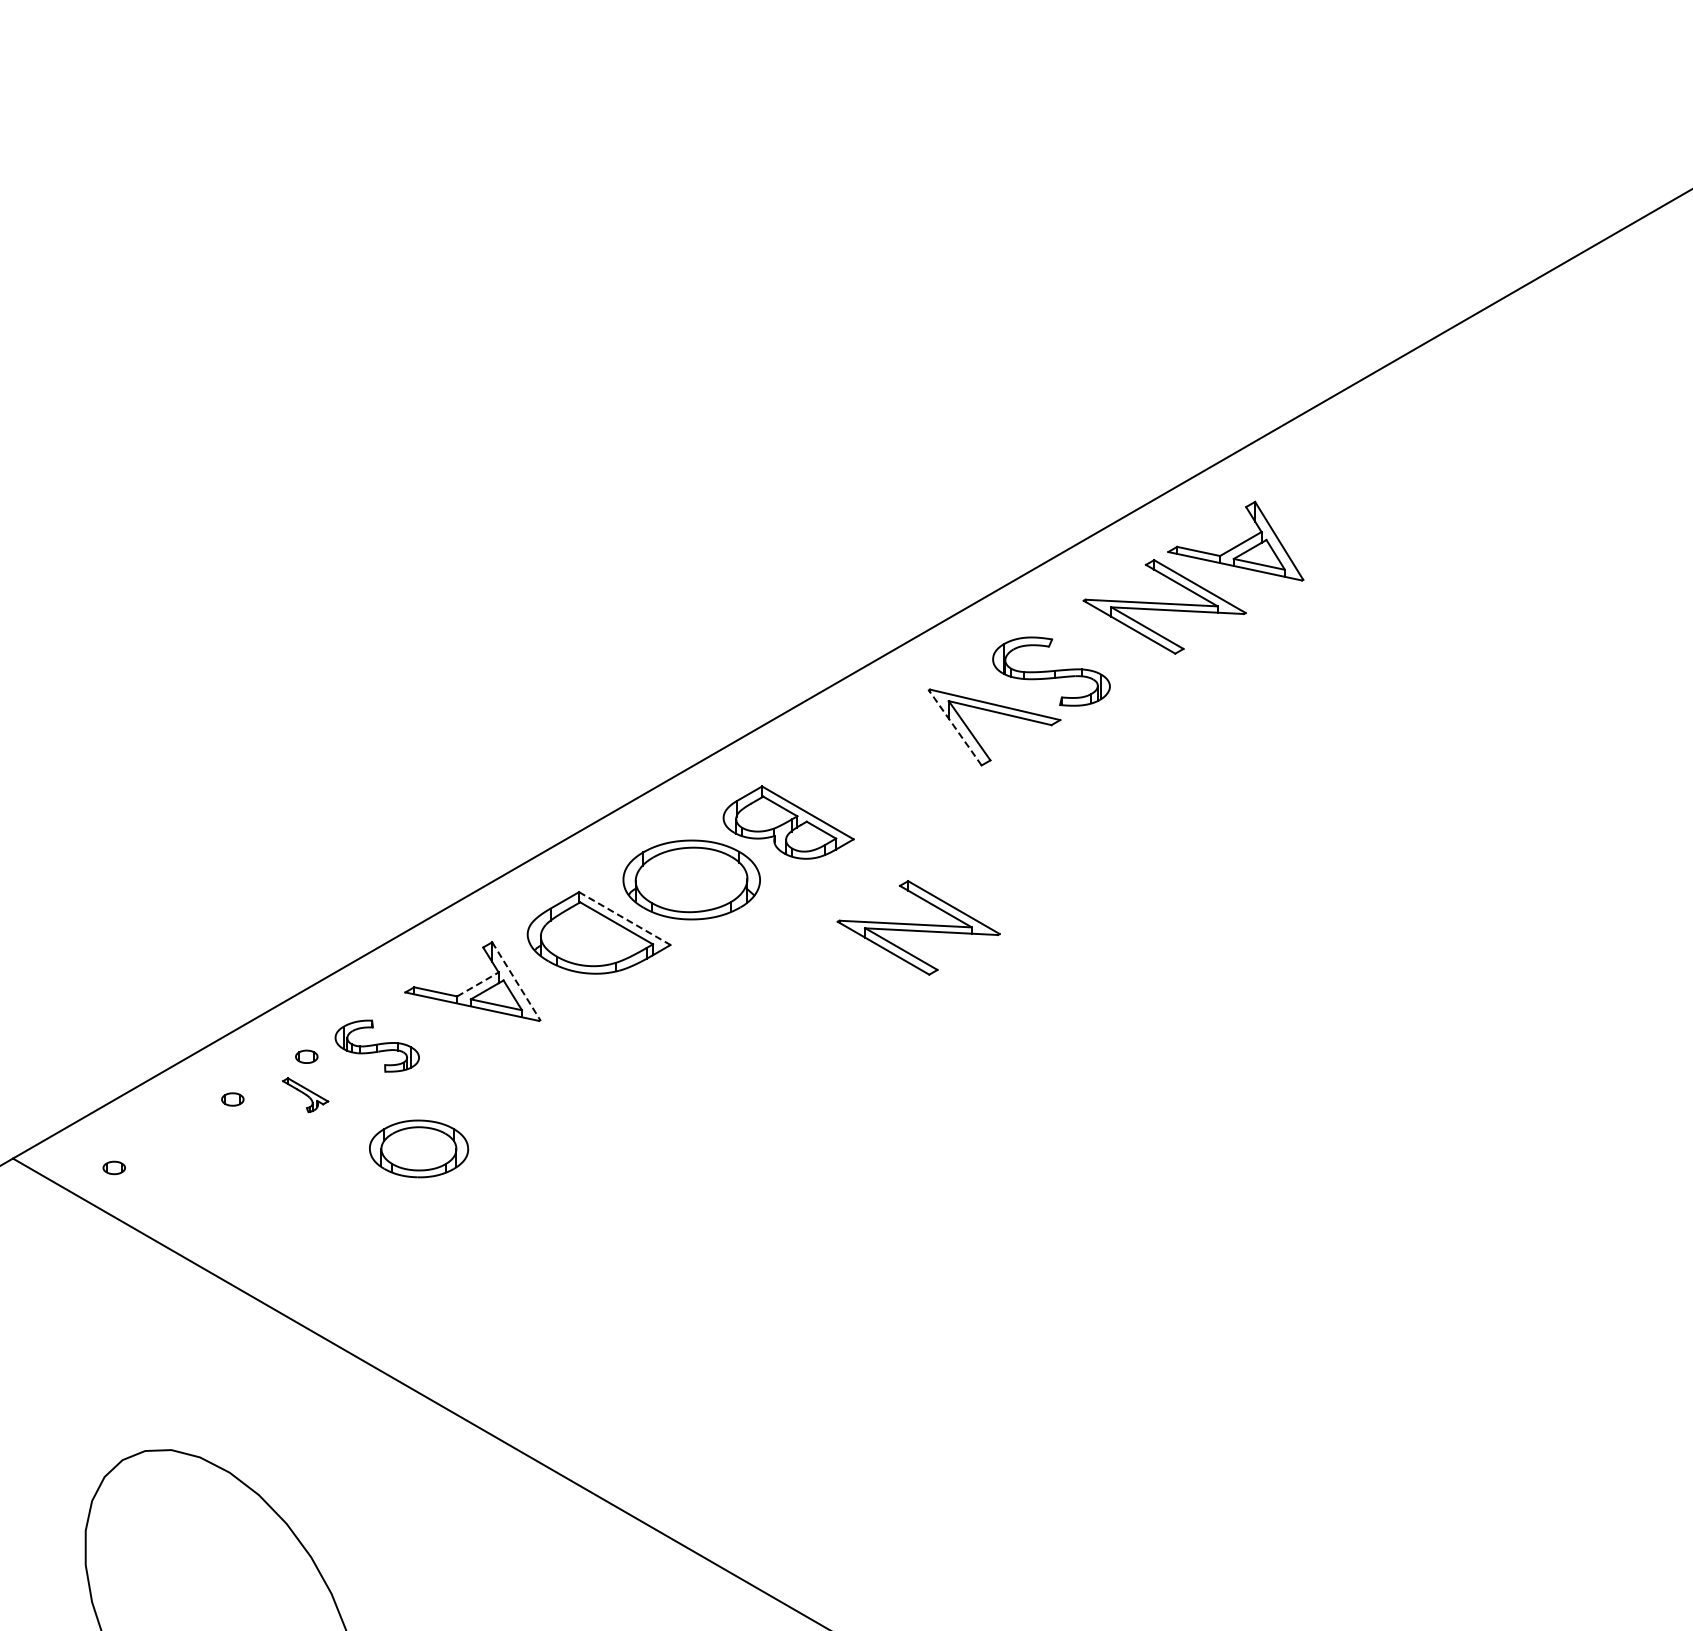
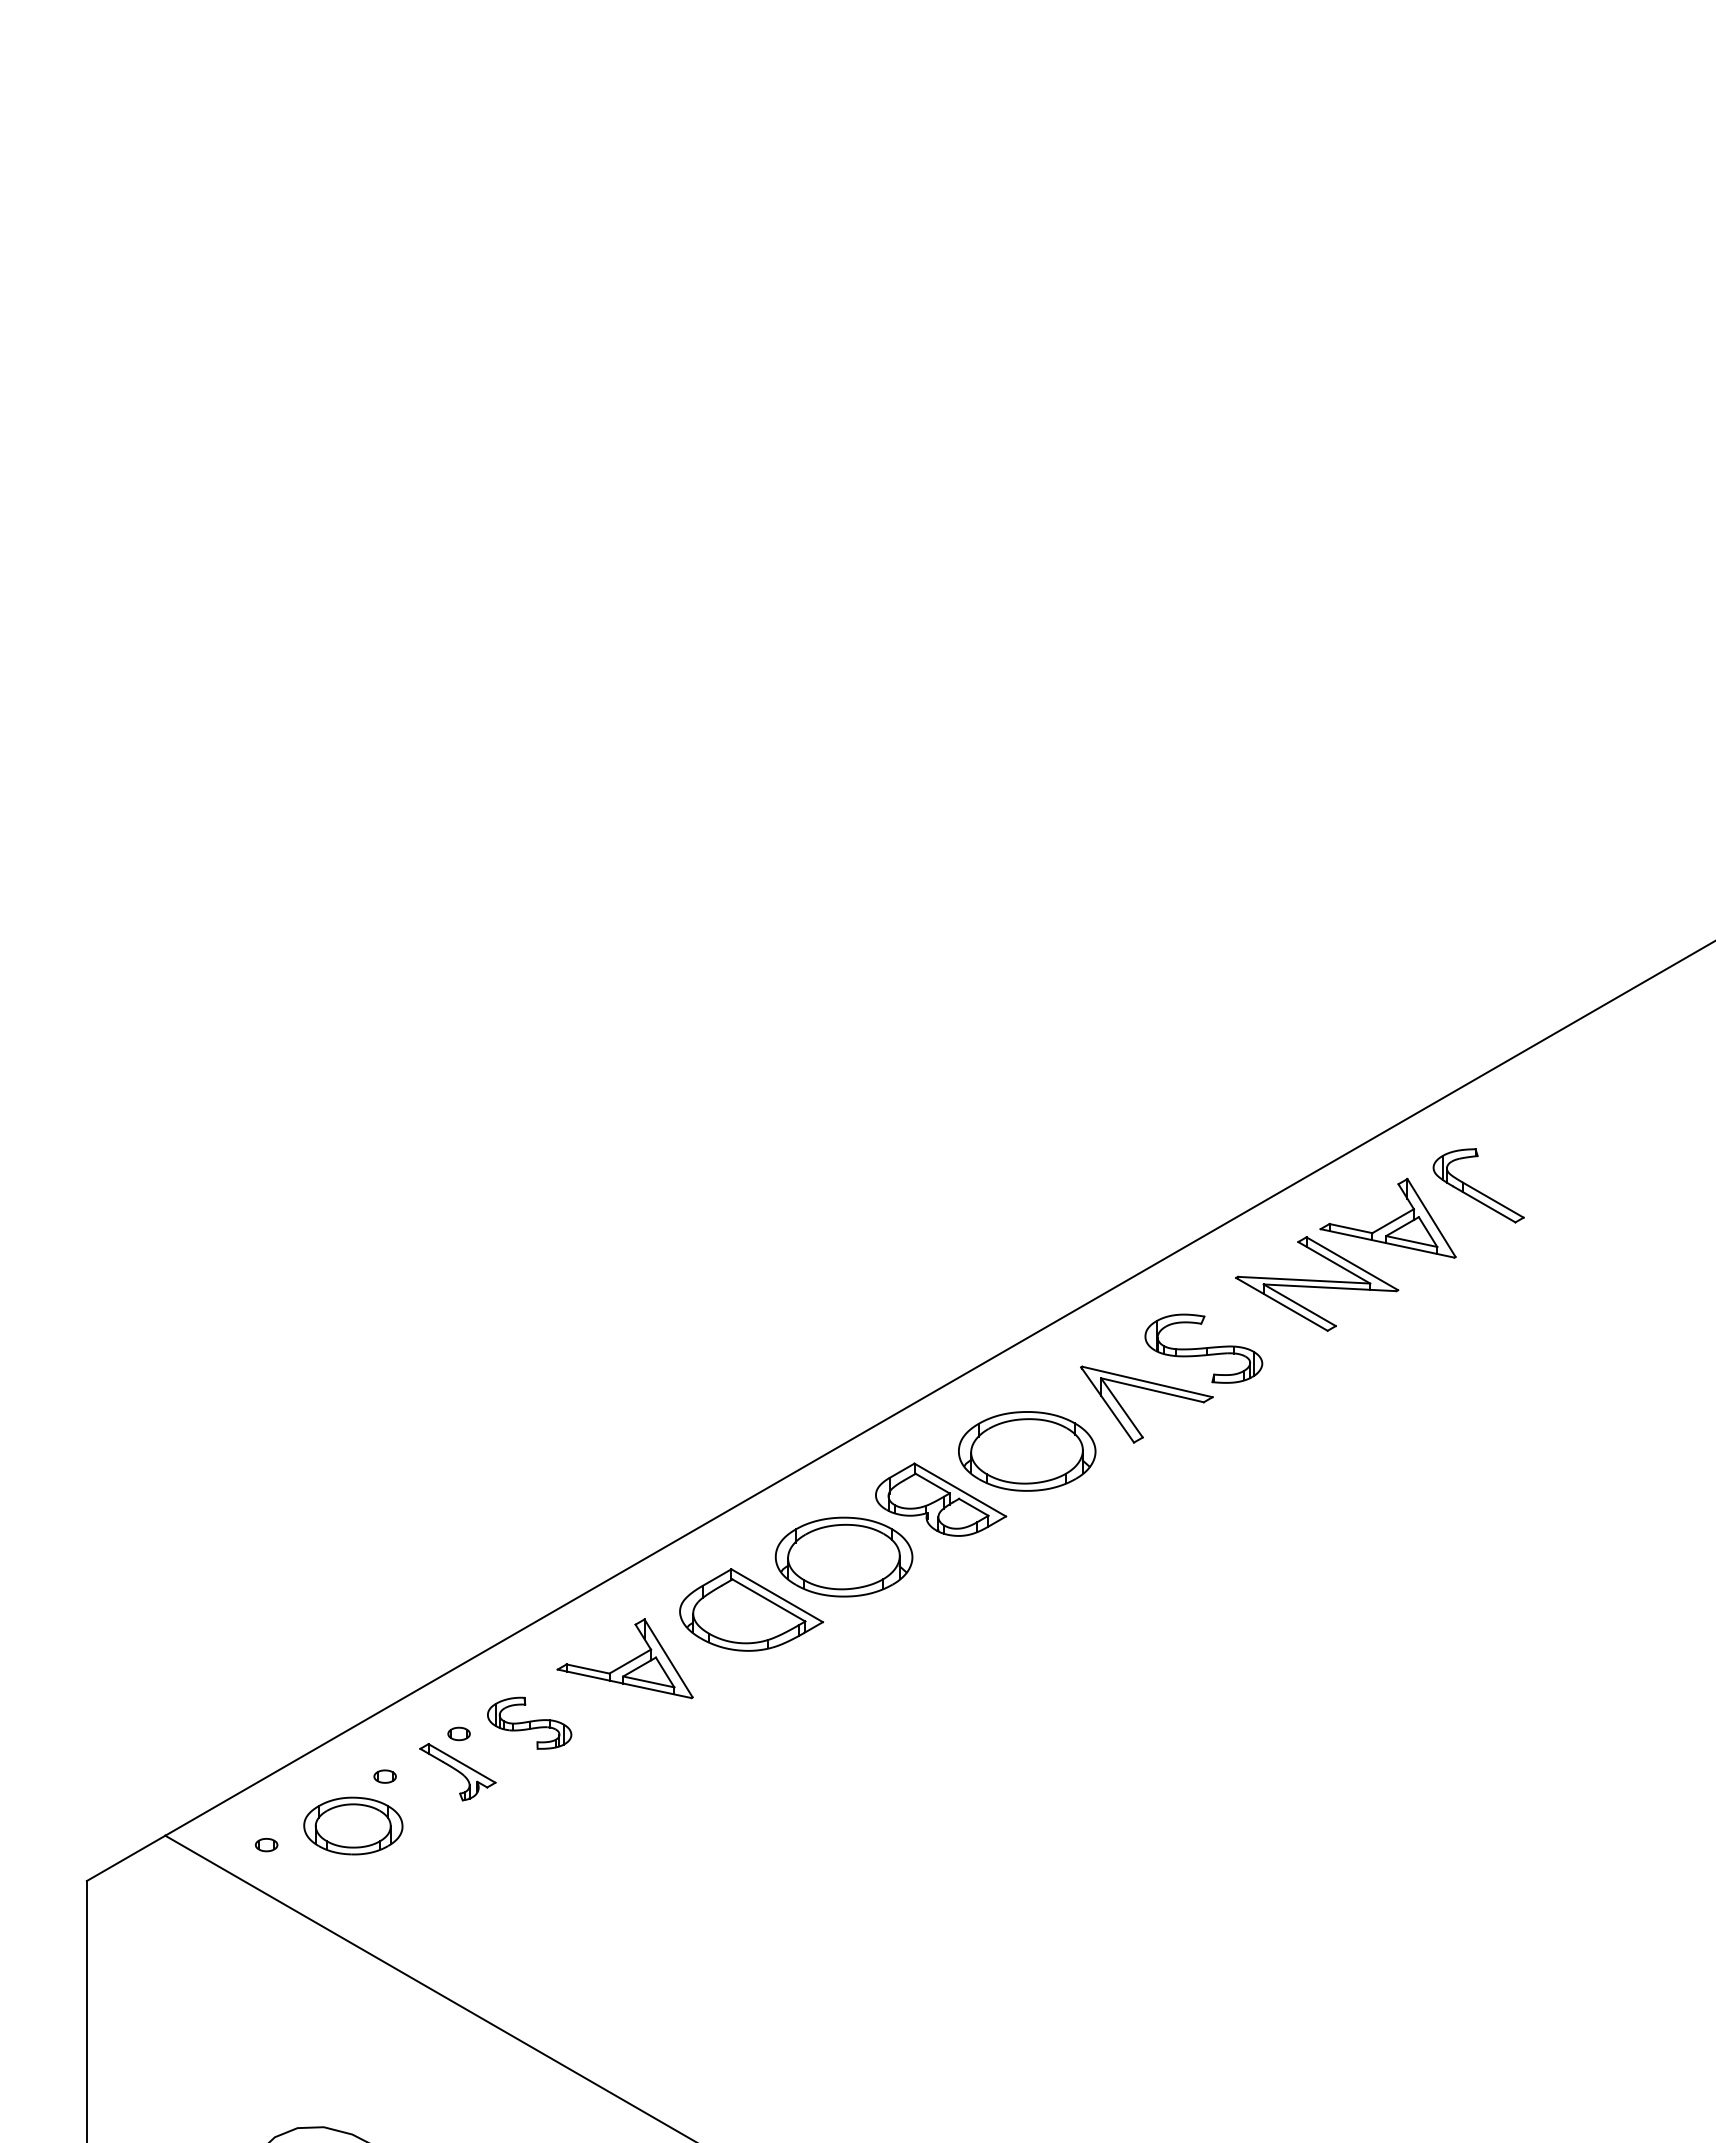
part: (1326, 508) -> (1478, 1185), added
line: (955, 728) -> (1107, 1405), dashed -> solid
part: (875, 774) -> (1027, 1451), added
line: (625, 918) -> (777, 1595), dashed -> solid
part: (919, 927) -> (1071, 1604), removed
line: (516, 981) -> (668, 1658), dashed -> solid
line: (478, 984) -> (630, 1661), dashed -> solid
part: (305, 1095) -> (457, 1772), size x1.67
part: (419, 1148) -> (353, 1825), moved

